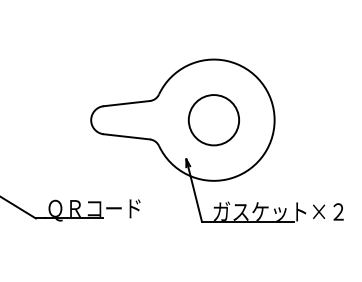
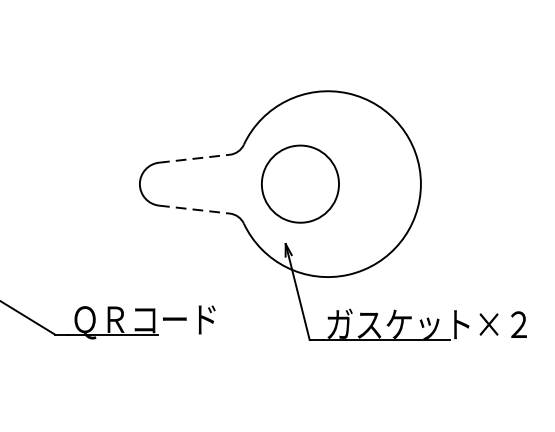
line: (127, 103) -> (195, 158), solid -> dashed
circle: (213, 120) -> (299, 184), moved
line: (127, 136) -> (195, 209), solid -> dashed

